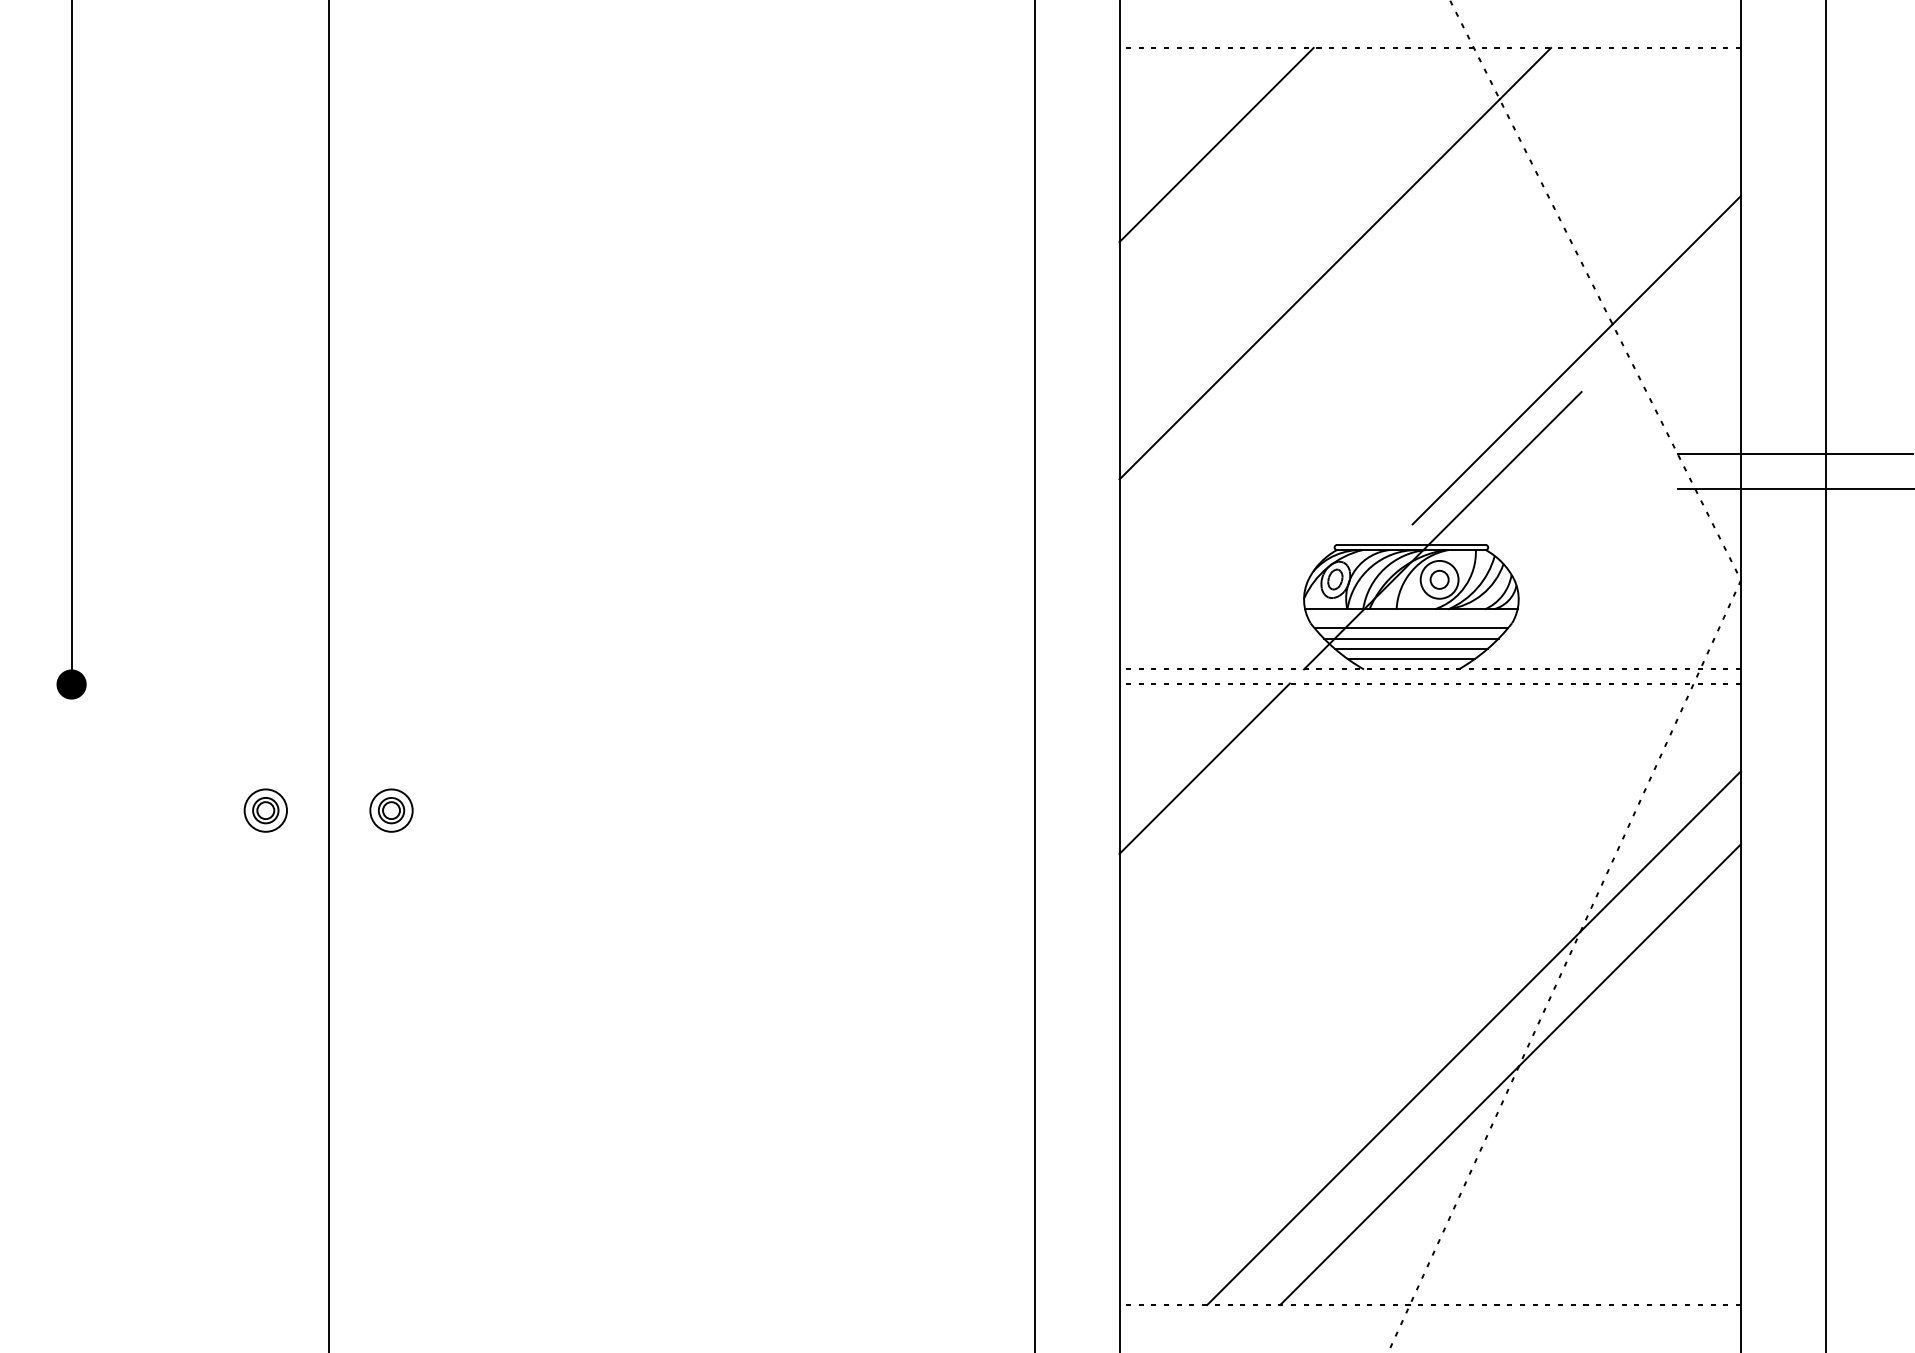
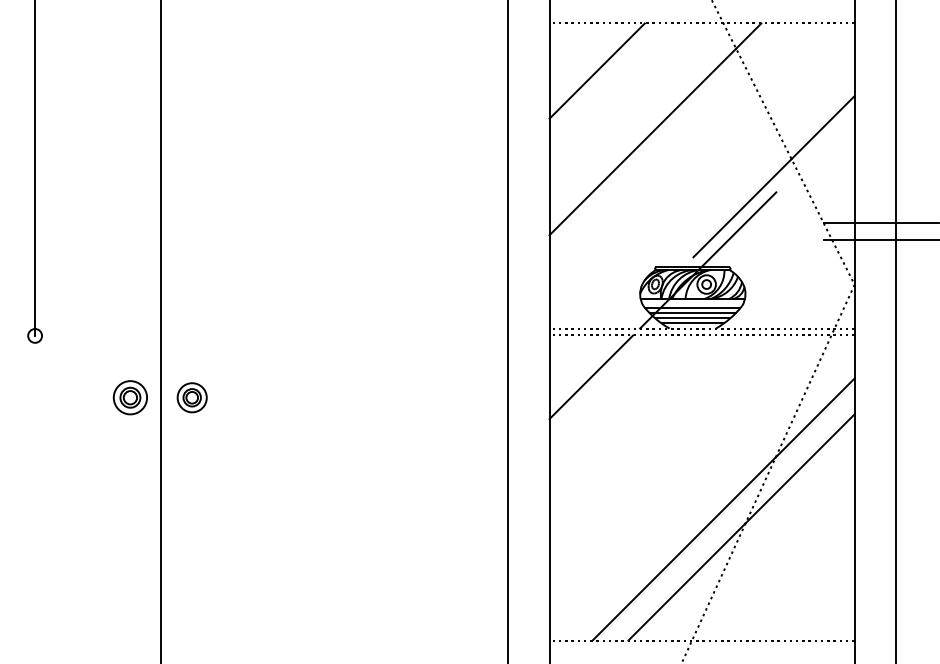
fill: (72, 683) -> (35, 335), removed
part: (265, 809) -> (130, 397), size x1.6
part: (390, 809) -> (191, 397), size x1.4

